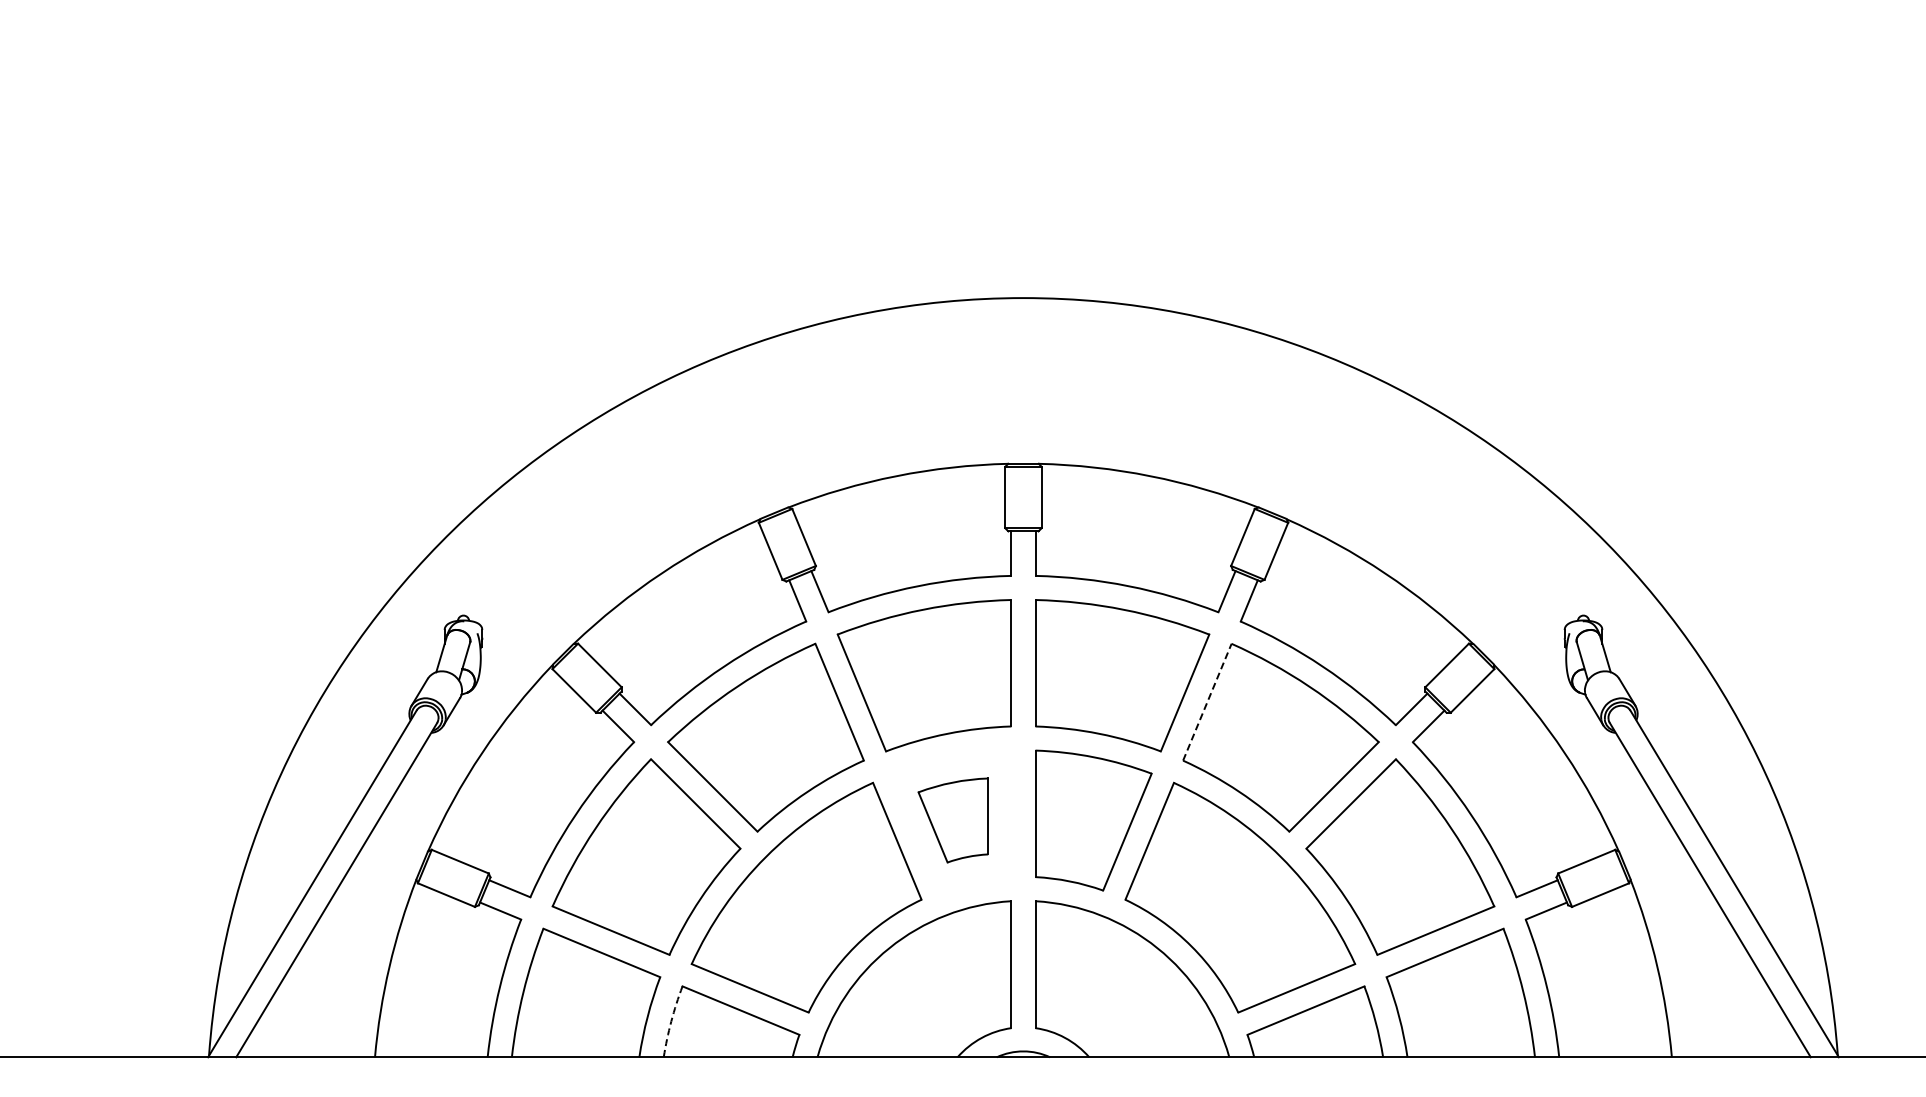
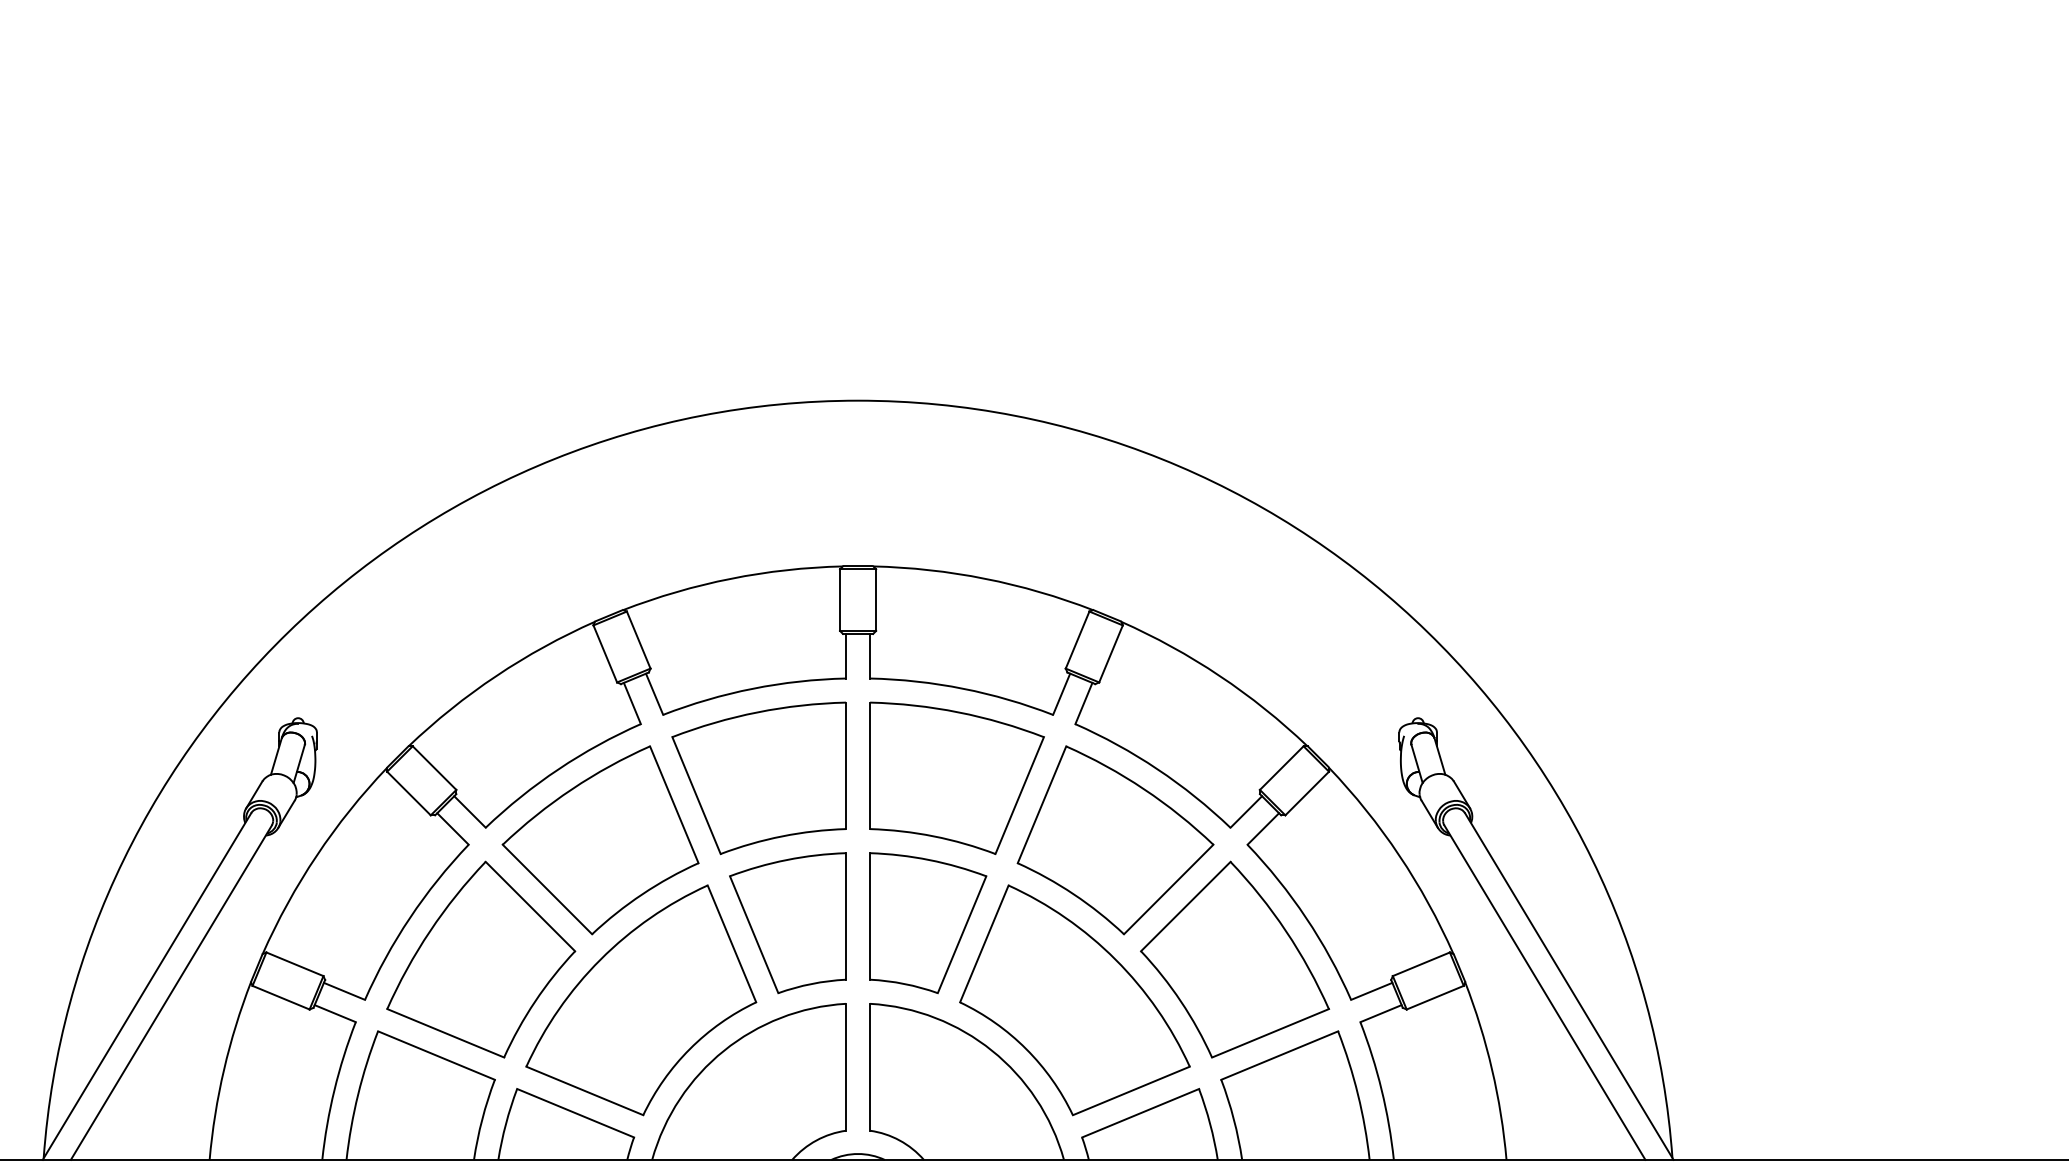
line: (1207, 701) -> (1042, 804), dashed -> solid
part: (952, 819) -> (787, 922), size x1.67
arc: (670, 1021) -> (505, 1124), dashed -> solid

